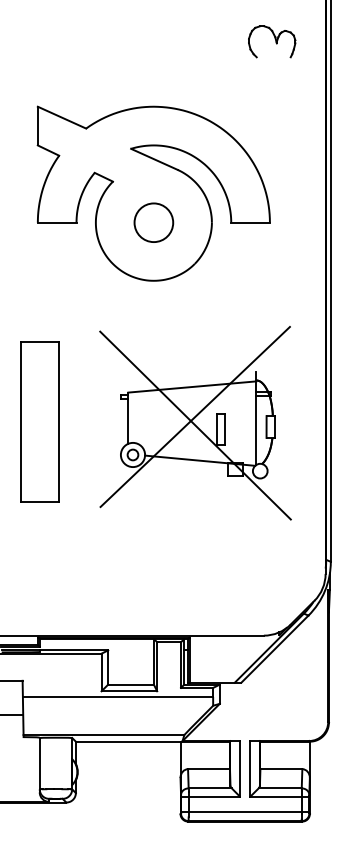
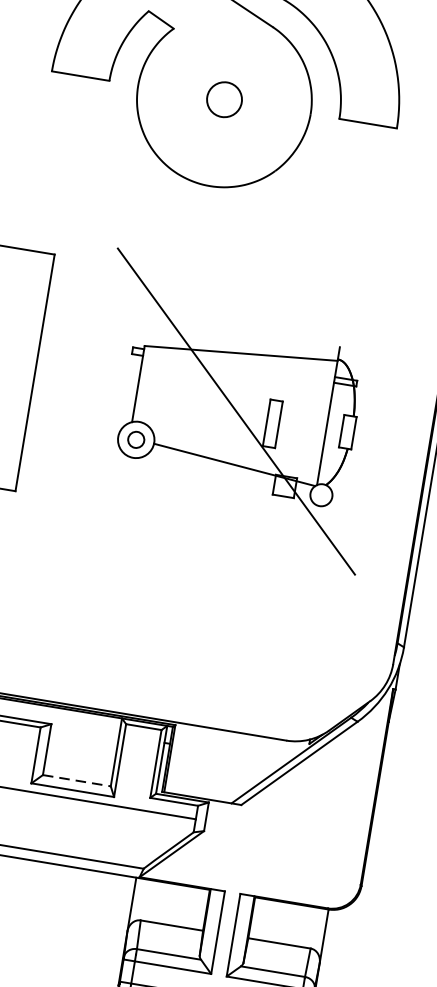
circle: (153, 222) -> (223, 99), size x0.6
line: (194, 416) -> (237, 397), removed
line: (131, 684) -> (77, 780), solid -> dashed

